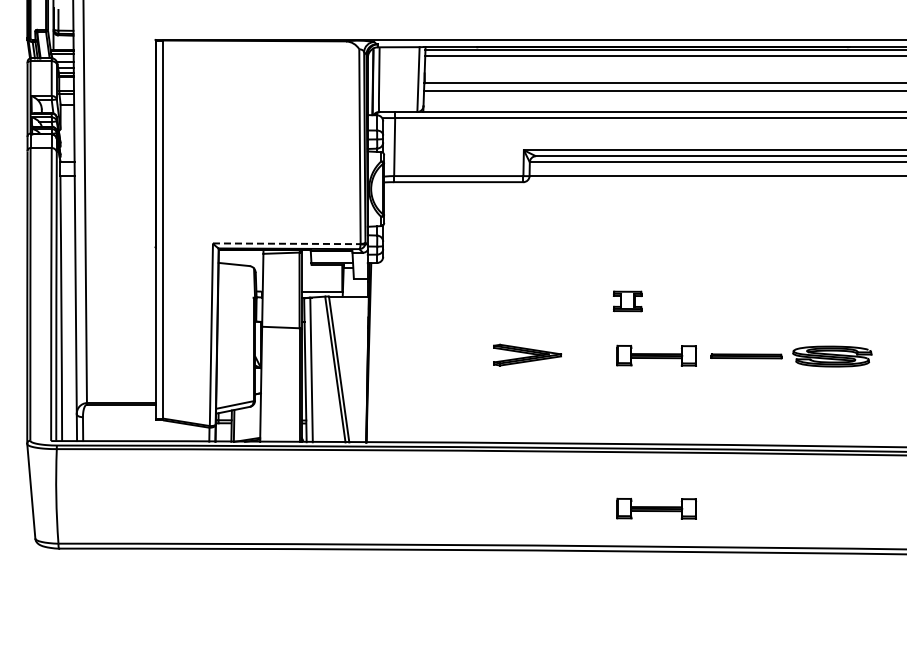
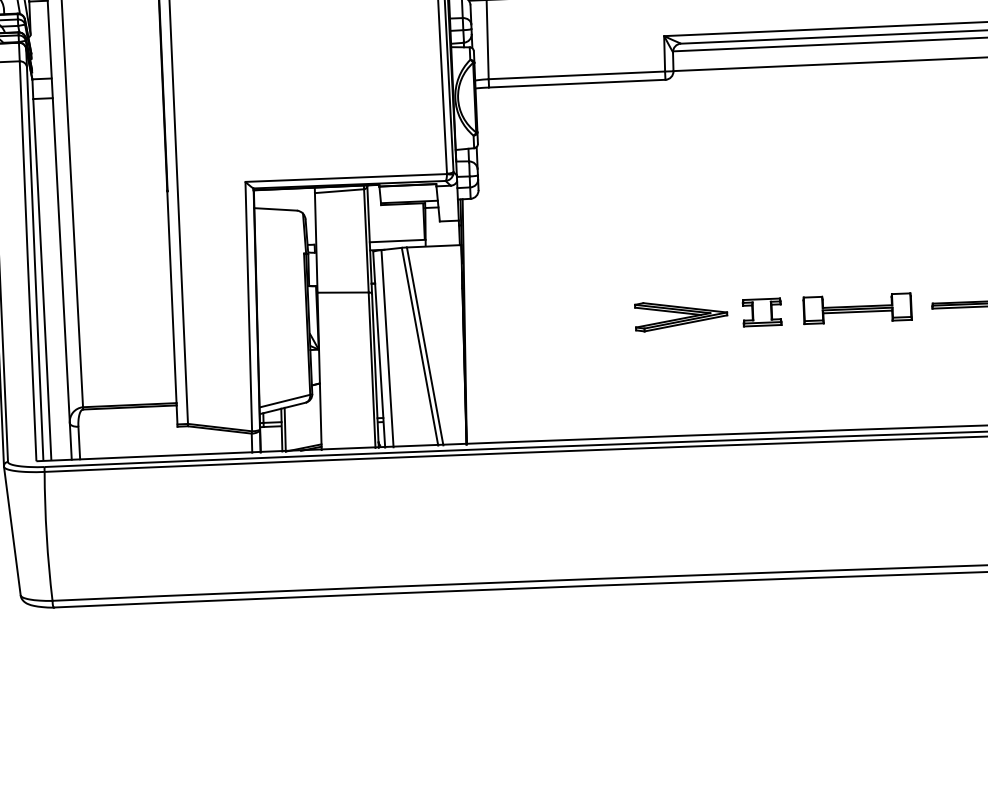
line: (286, 243) -> (345, 177), dashed -> solid
part: (627, 301) -> (761, 312), moved
part: (656, 508) -> (866, 517), removed

